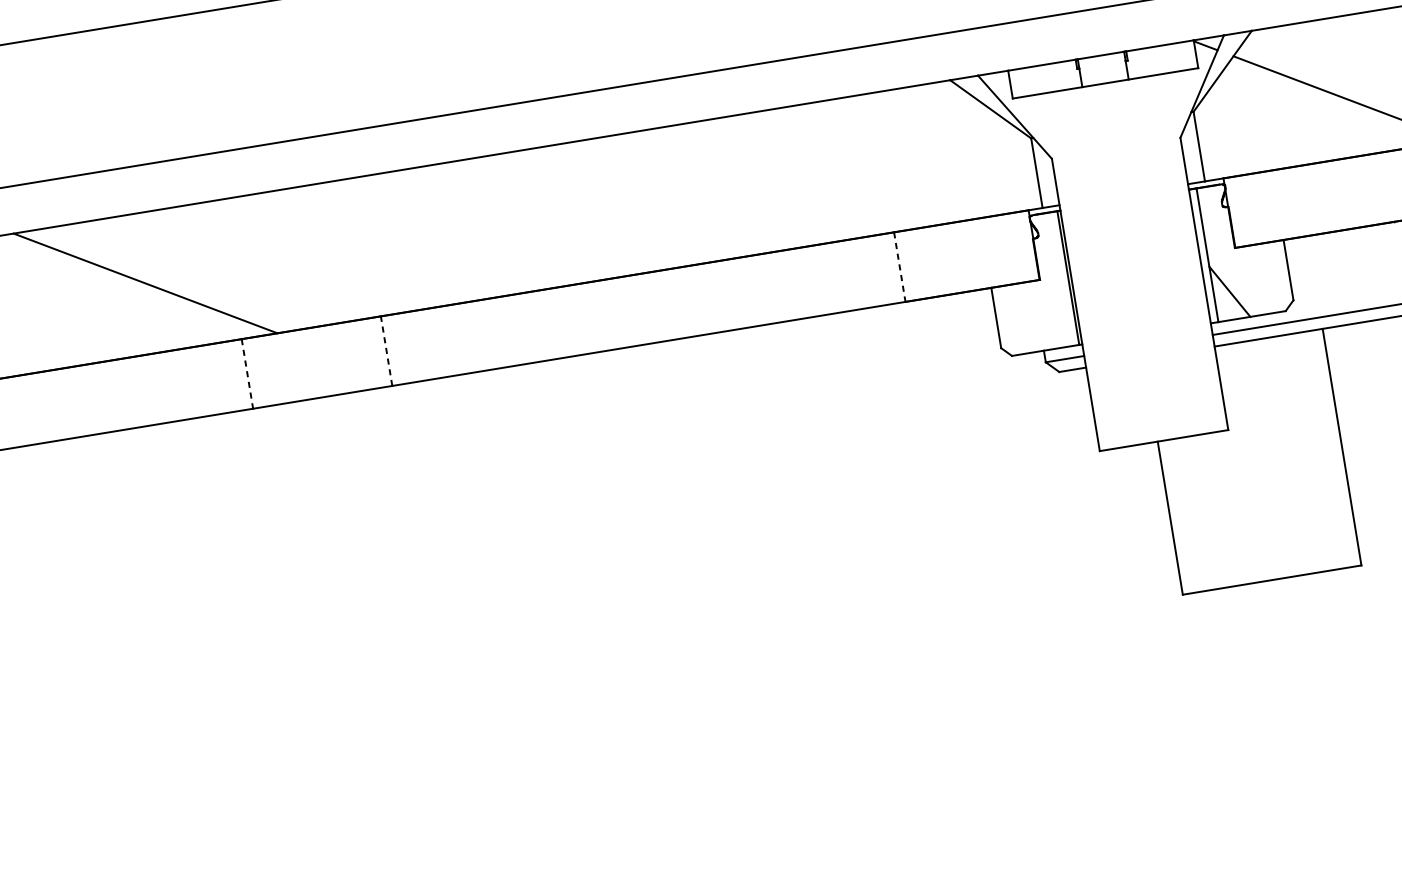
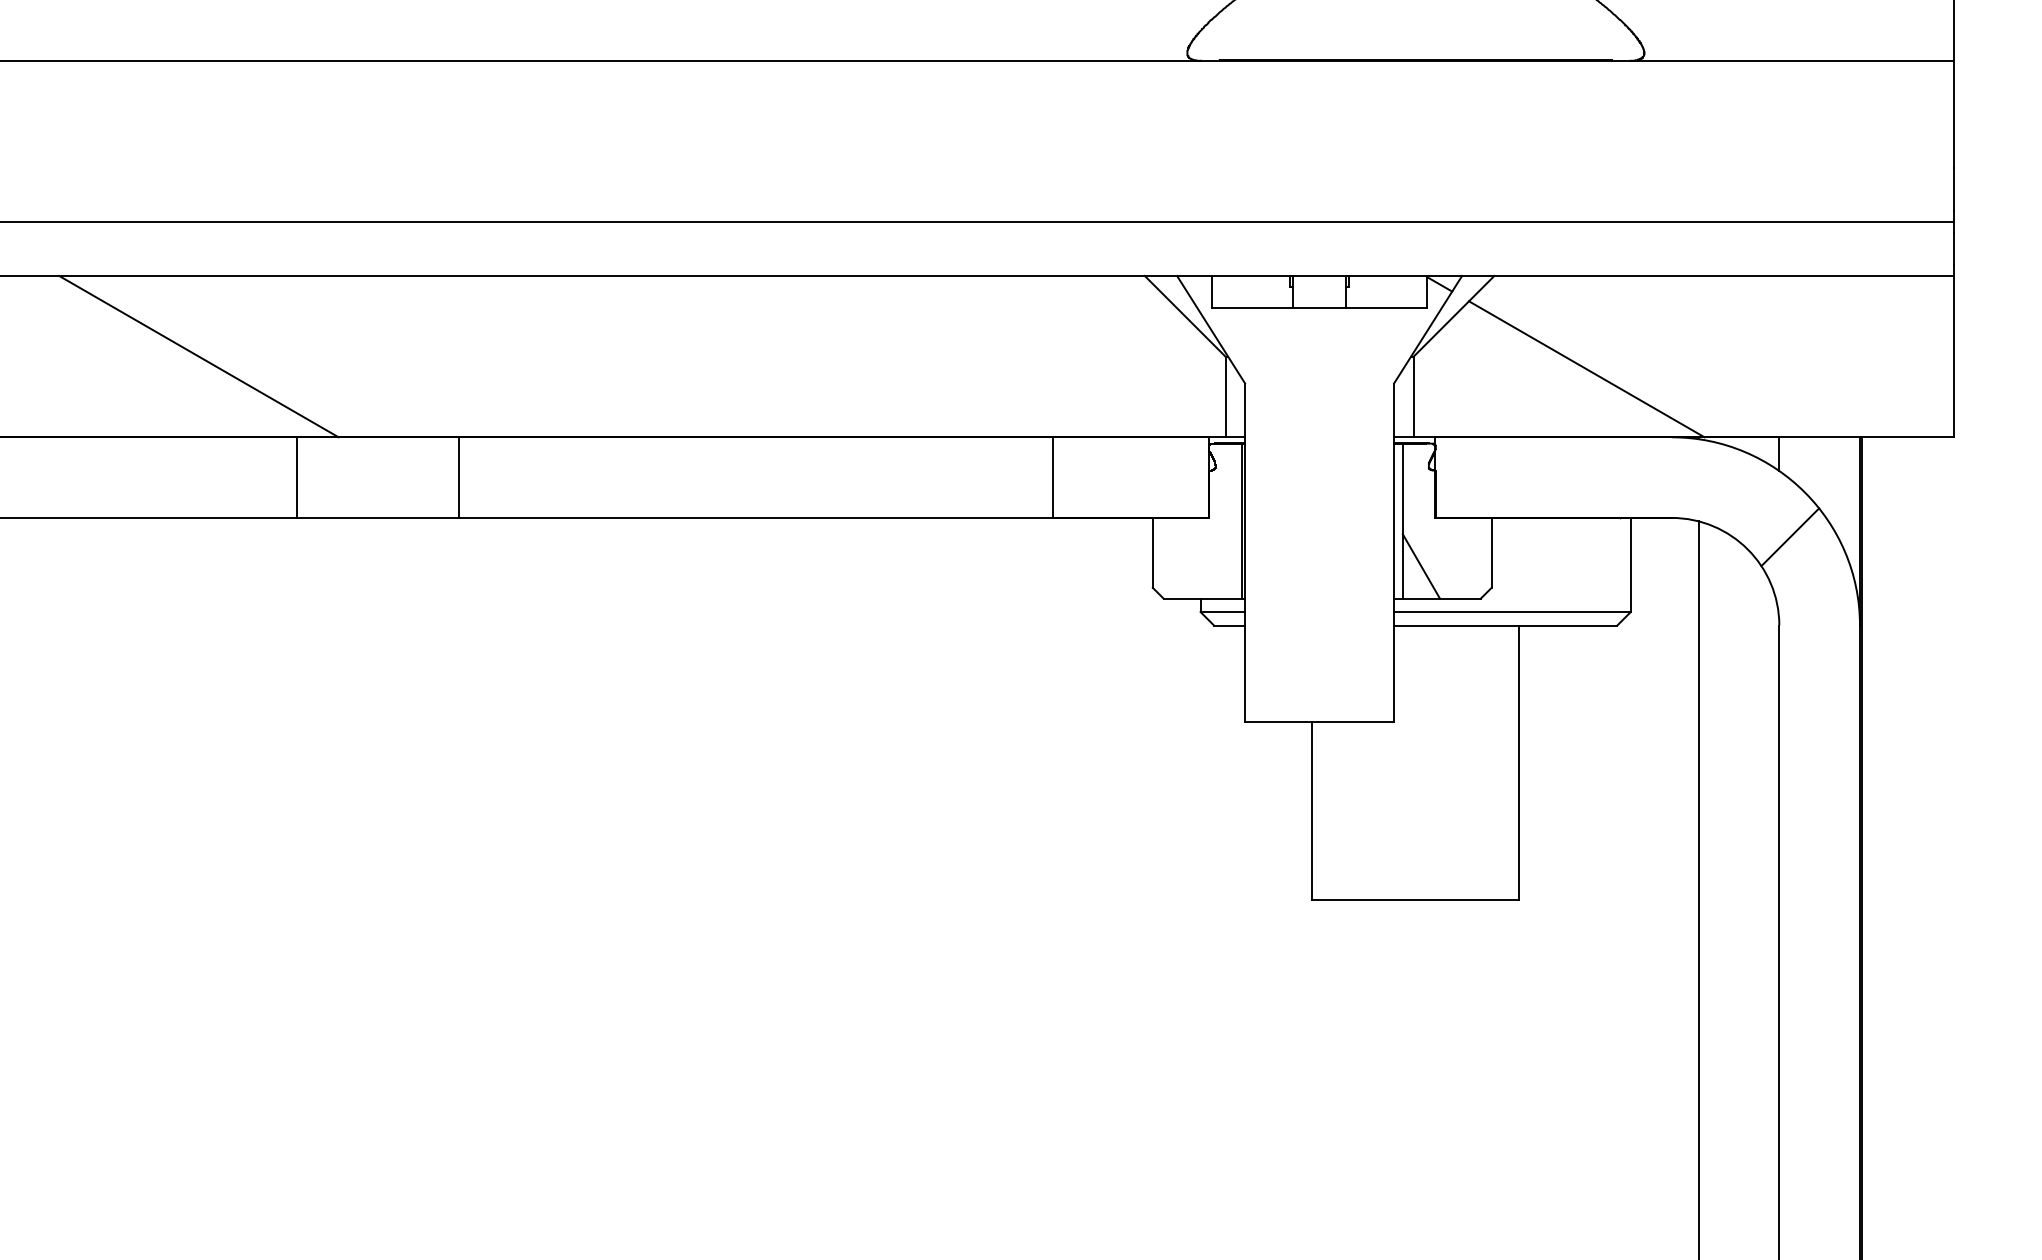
line: (900, 267) -> (1053, 478), dashed -> solid
line: (386, 351) -> (458, 477), dashed -> solid
line: (247, 374) -> (297, 478), dashed -> solid

